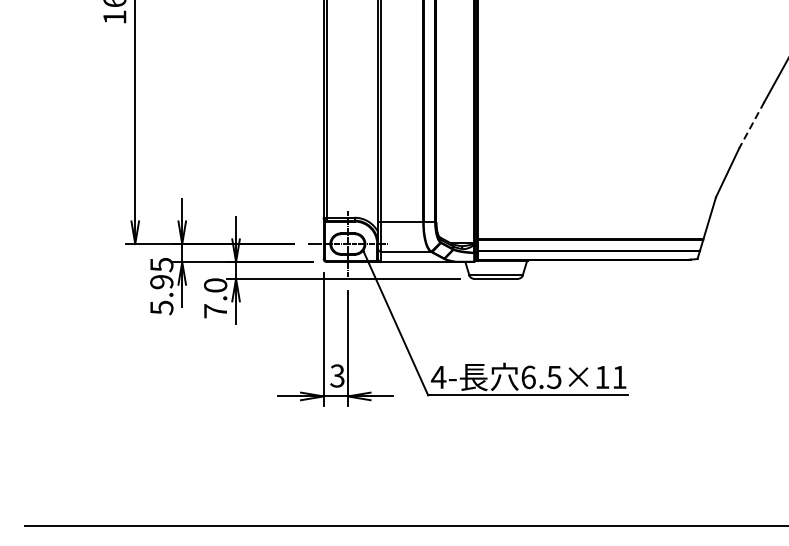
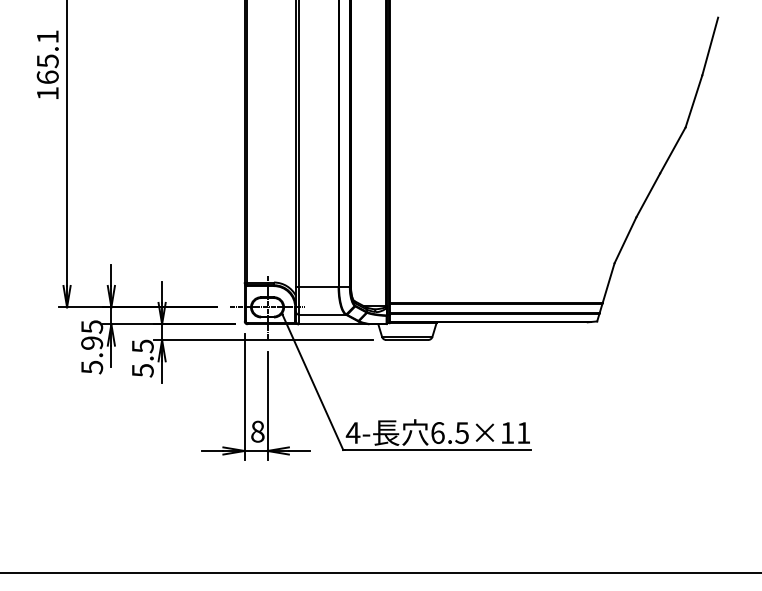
line: (751, 125) -> (648, 195), dashed -> solid
text: (215, 298) -> (142, 358), 7.0 -> 5.5
text: (337, 375) -> (257, 431), 3 -> 8

